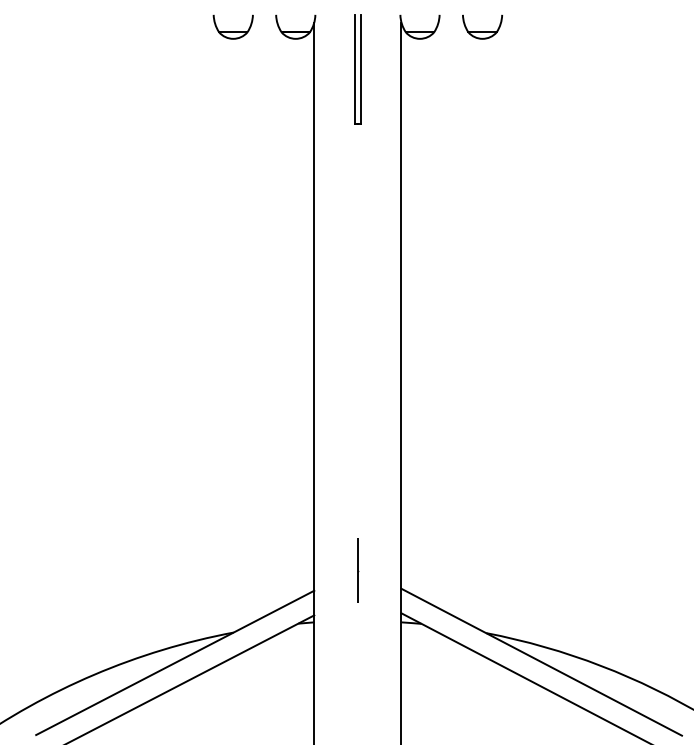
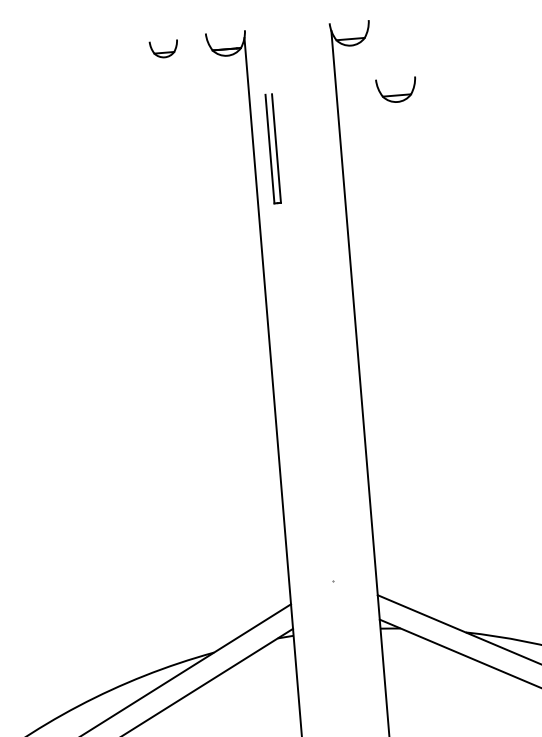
part: (232, 26) -> (163, 48), size x0.7
part: (482, 26) -> (396, 89), moved
part: (357, 69) -> (272, 149), moved
line: (358, 570) -> (333, 580), removed

